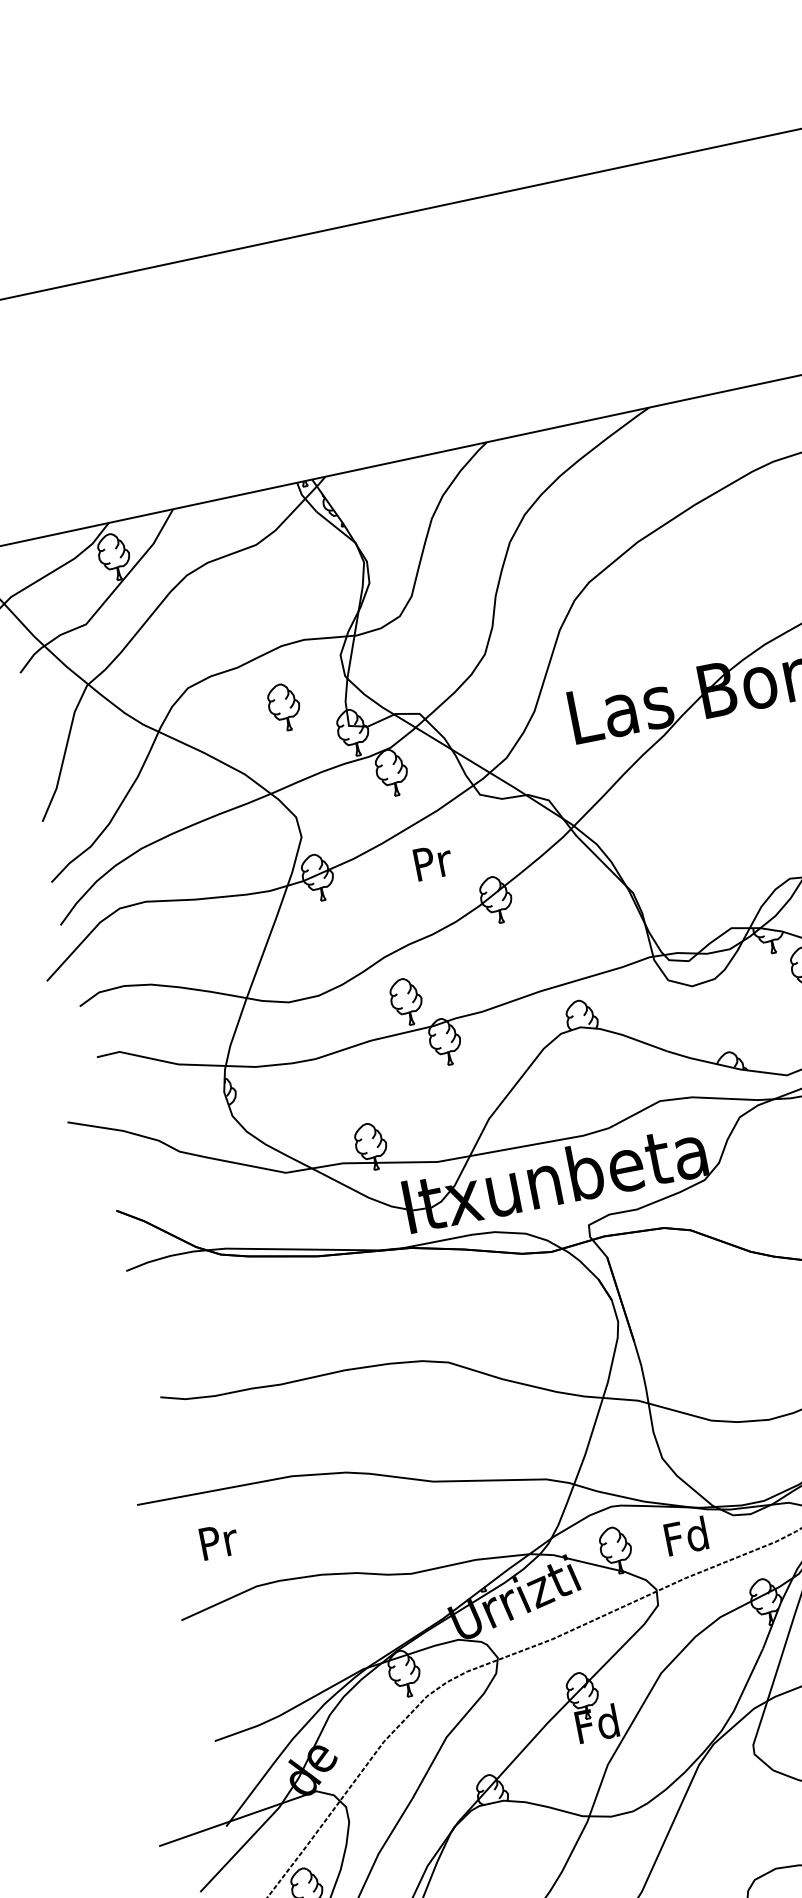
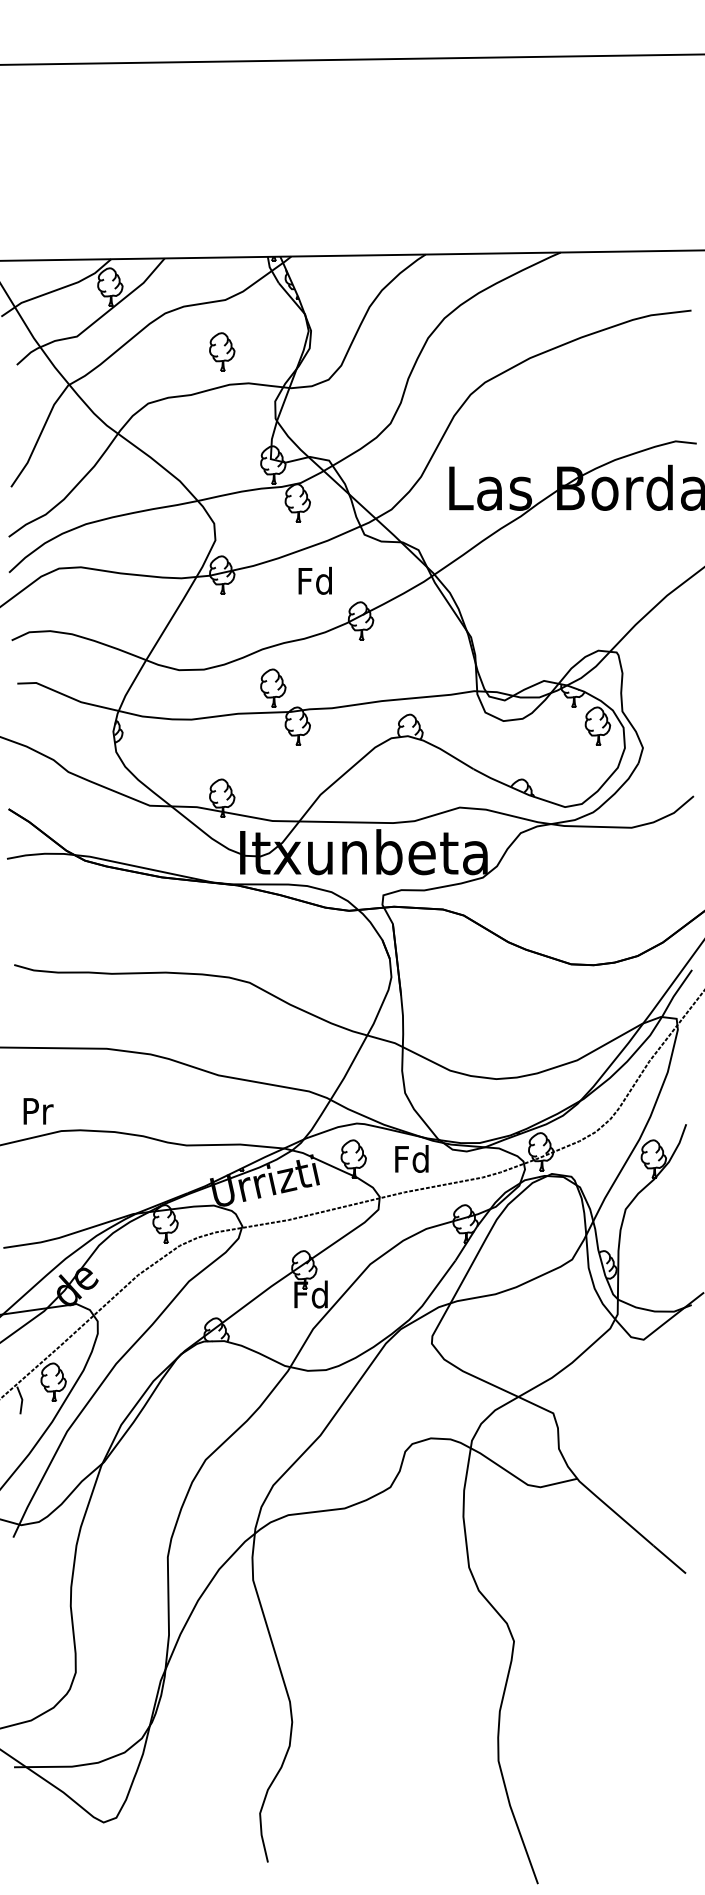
part: (284, 706) -> (222, 351), moved
text: (430, 861) -> (314, 580), Pr -> Fd
text: (219, 1541) -> (38, 1111), moved

